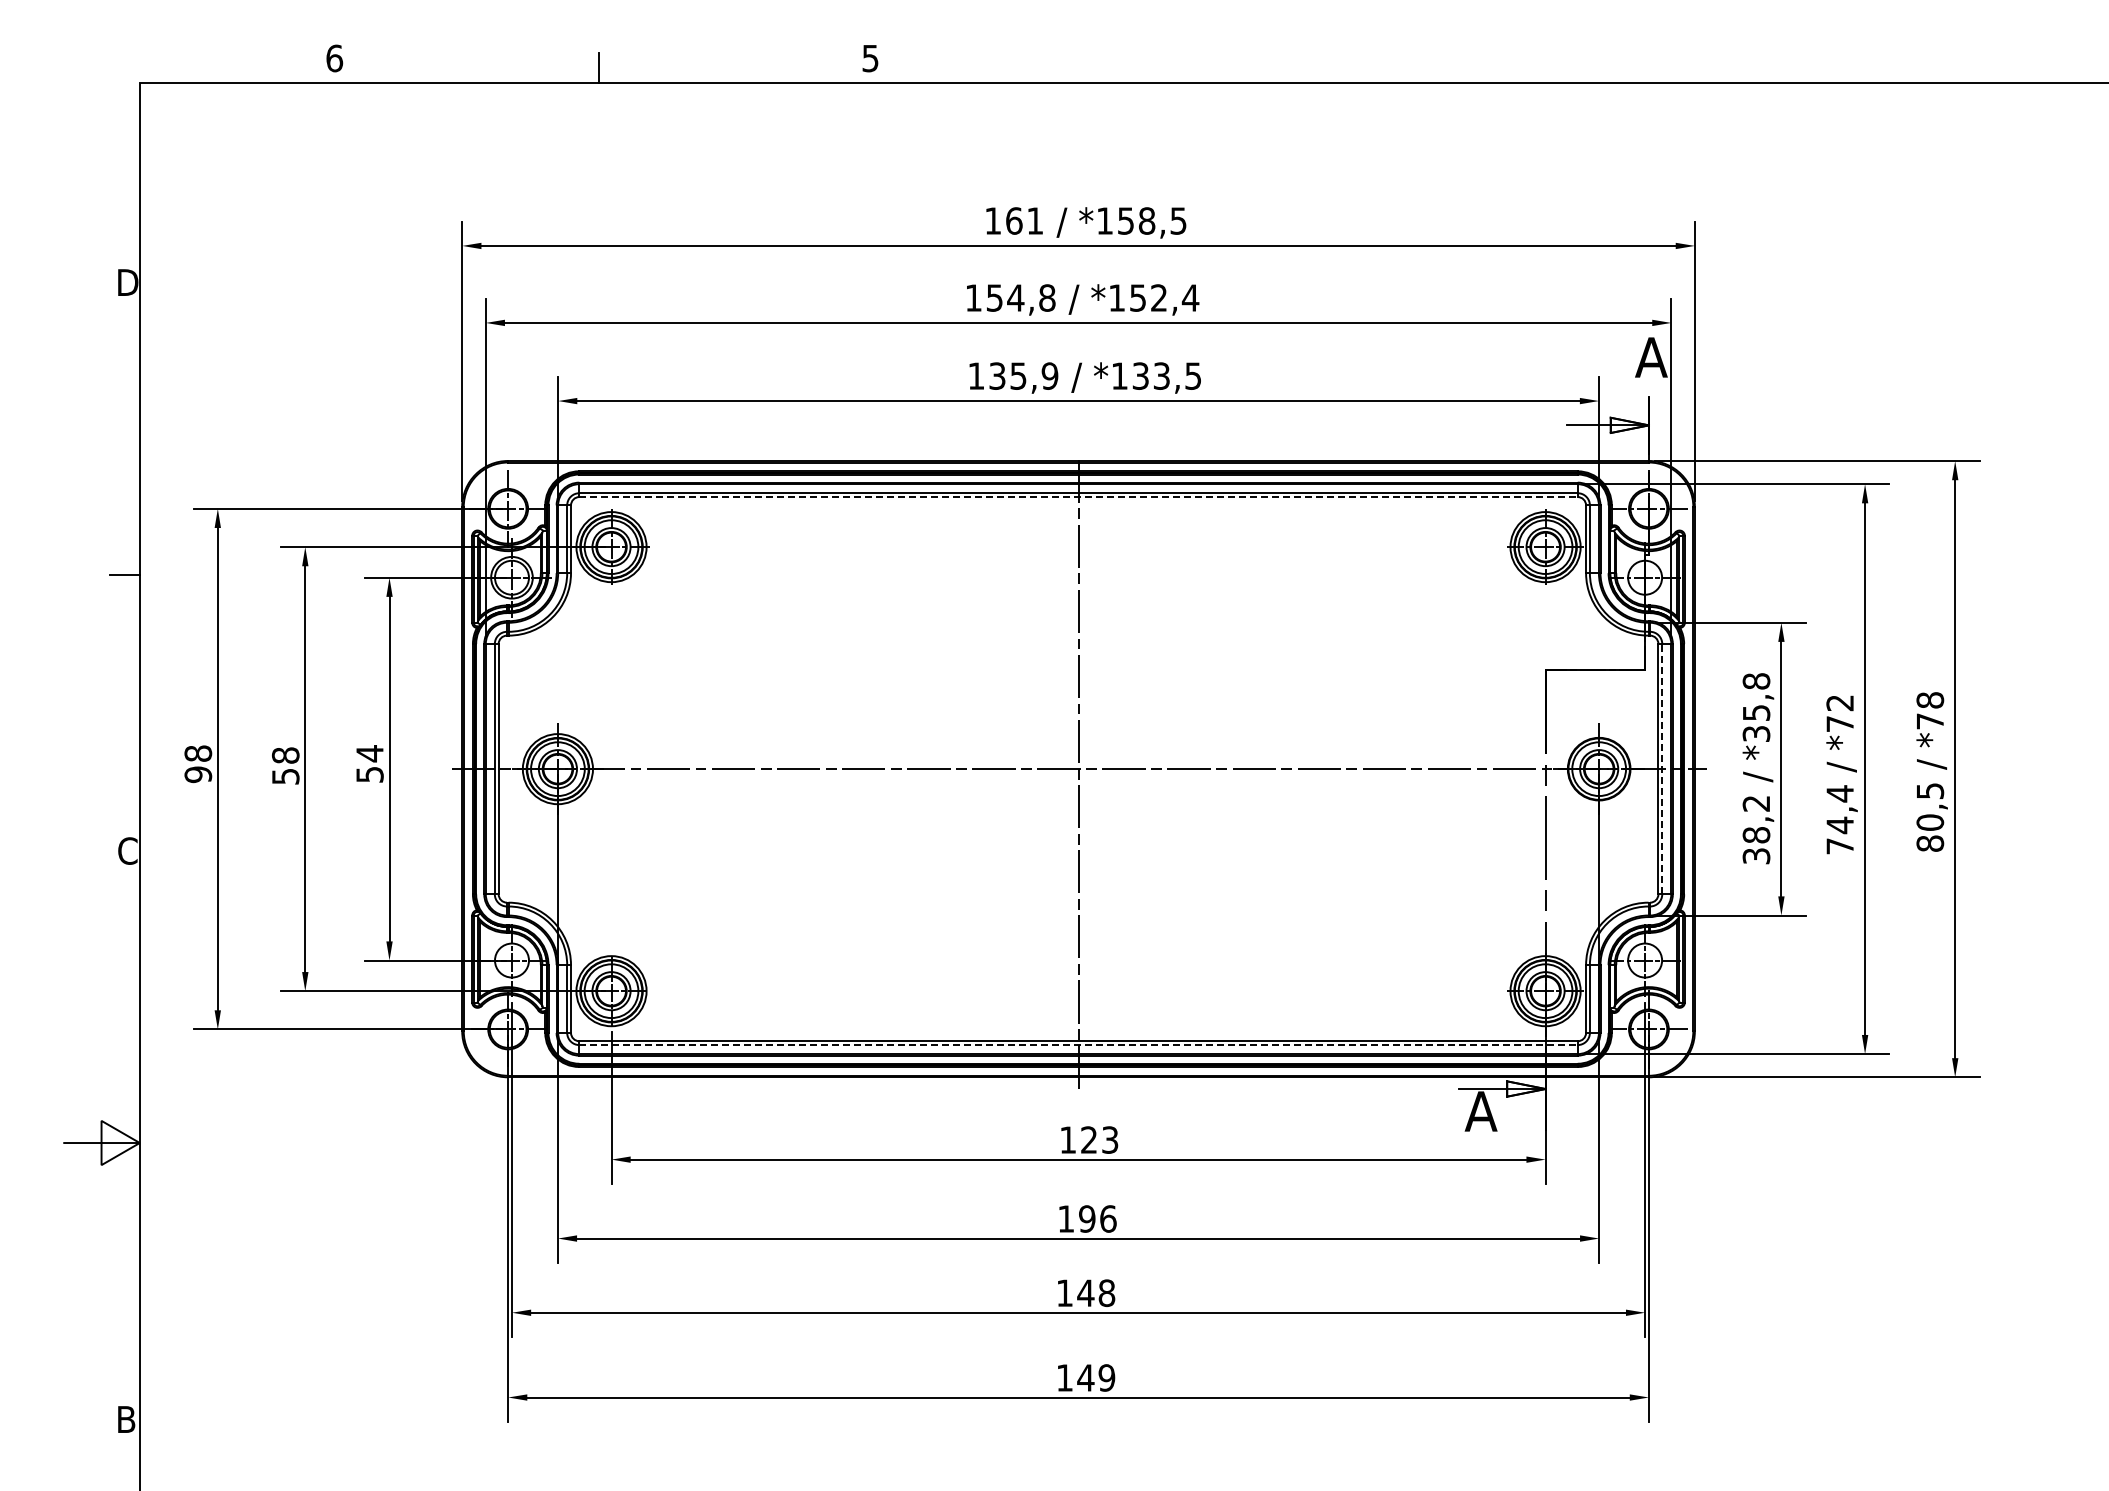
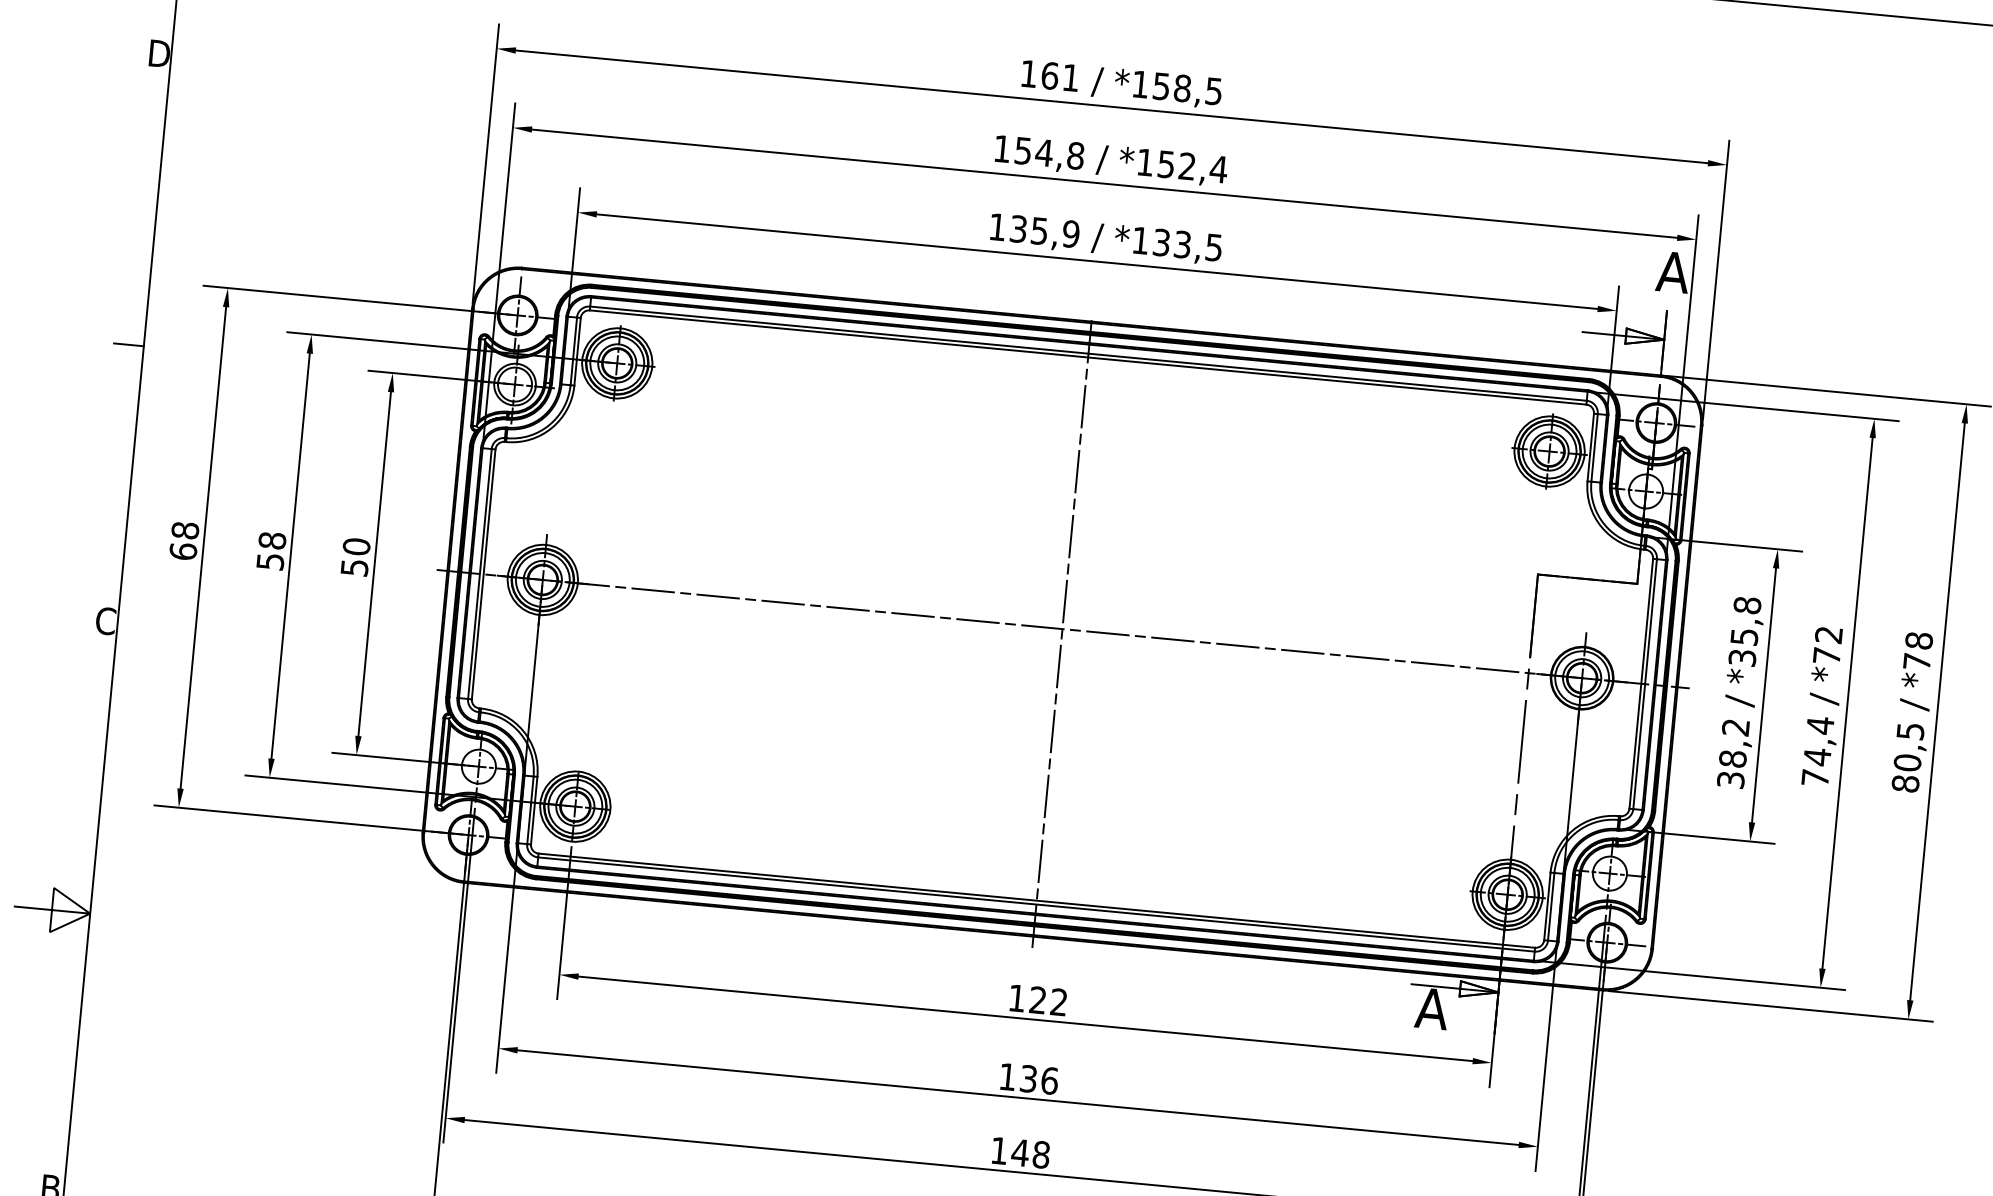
line: (1079, 497) -> (1089, 358), dashed -> solid
text: (369, 753) -> (356, 546), 54 -> 50
line: (1662, 768) -> (1645, 683), dashed -> solid
text: (198, 774) -> (183, 551), 98 -> 68
line: (1079, 1045) -> (1037, 905), dashed -> solid
text: (1110, 1139) -> (1059, 1001), 123 -> 122
text: (1087, 1218) -> (1029, 1078), 196 -> 136

